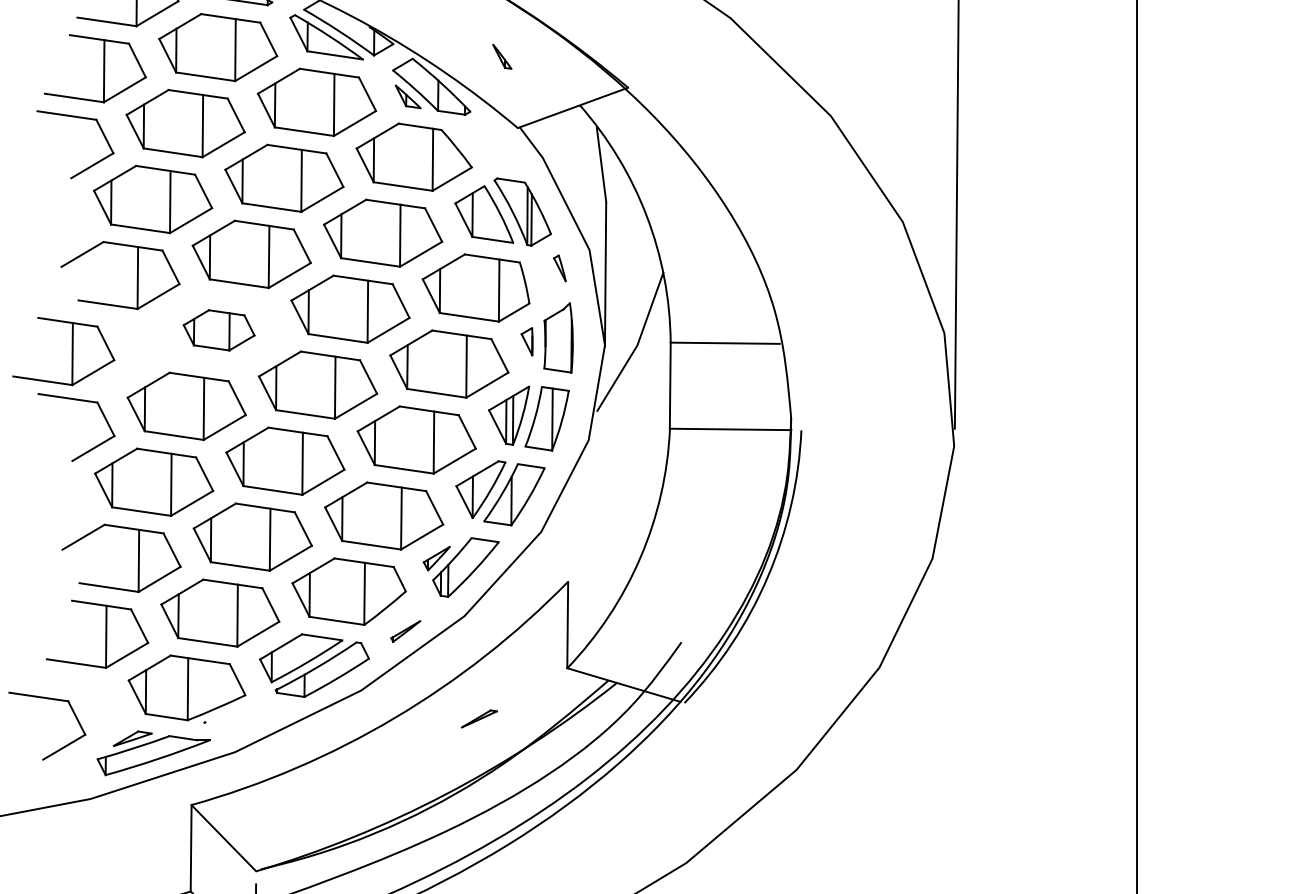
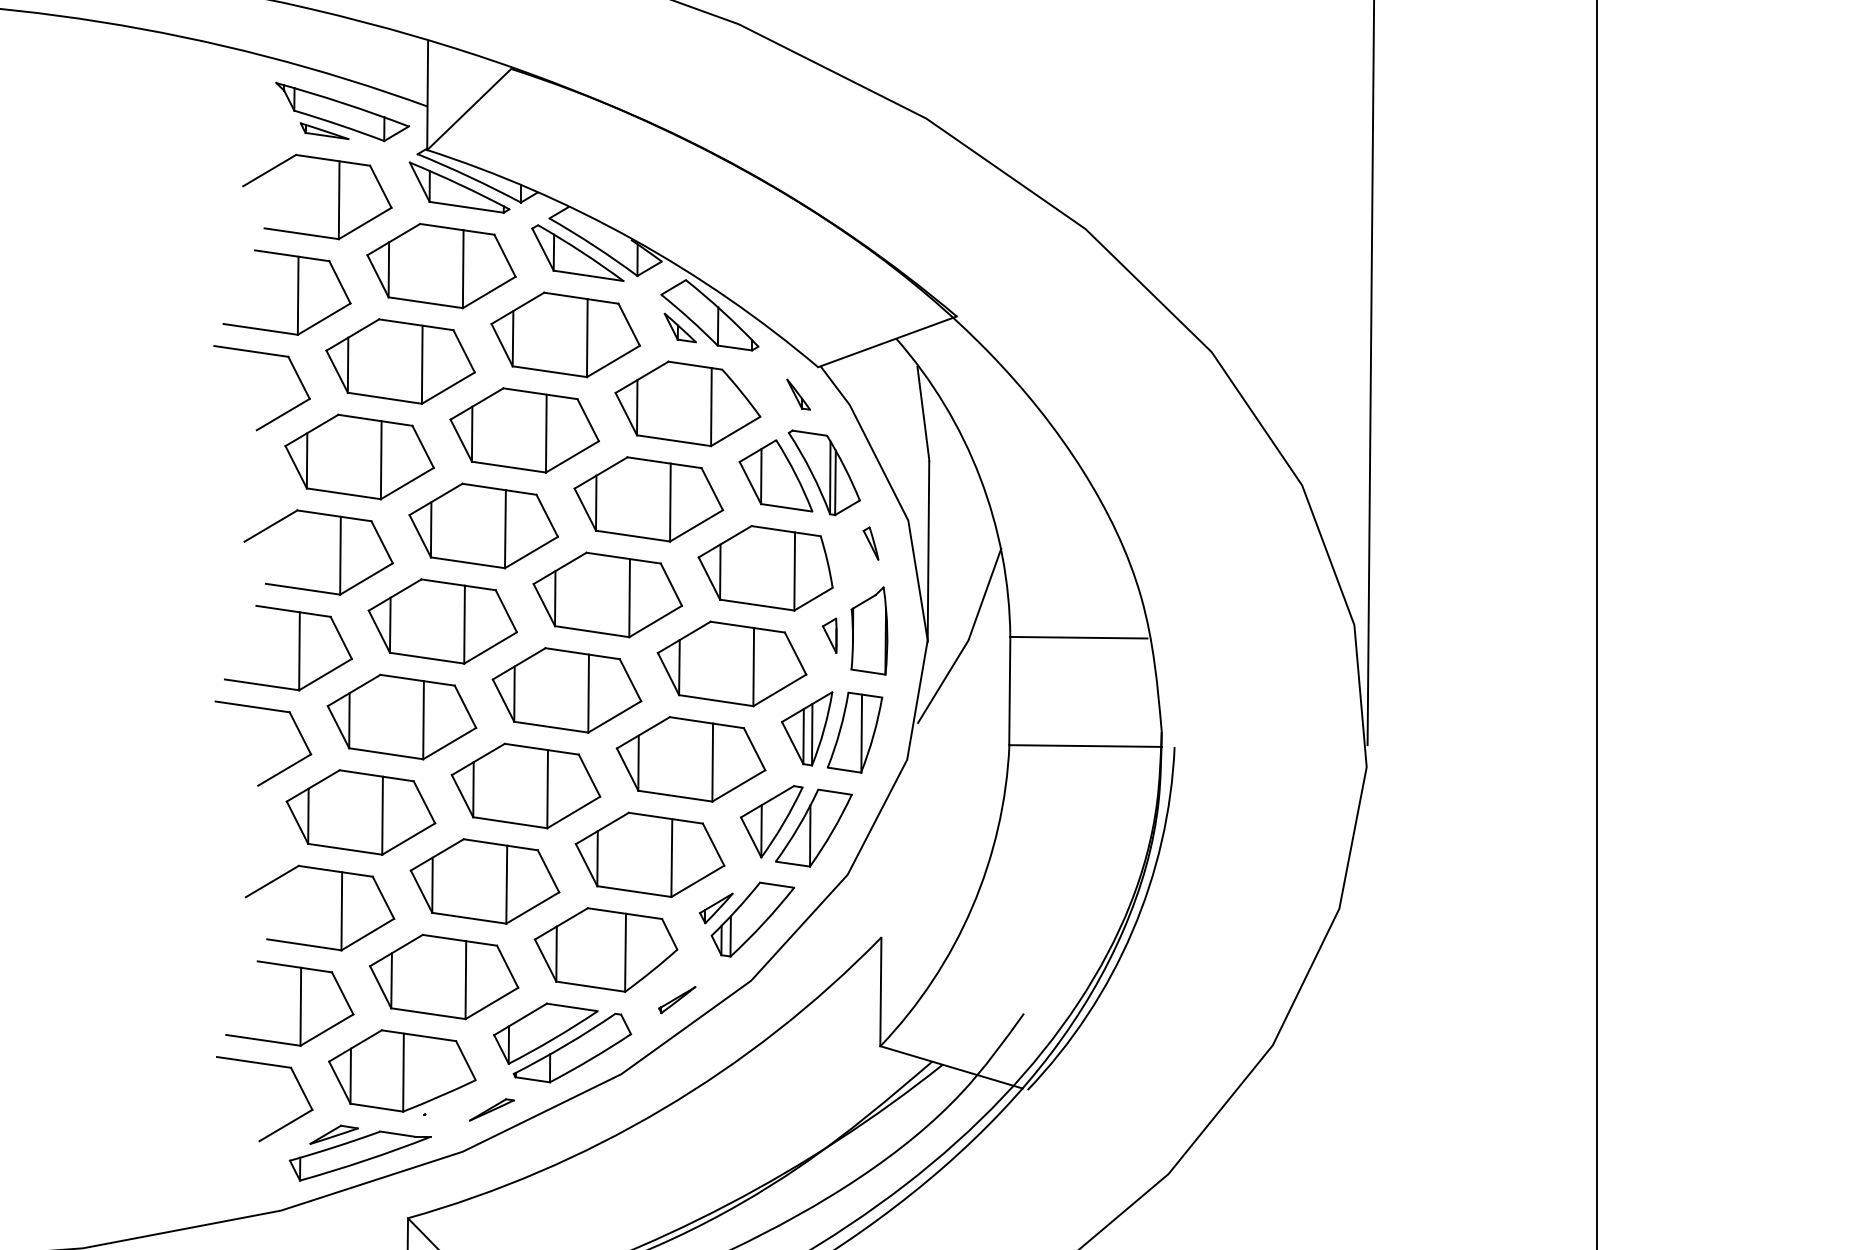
part: (502, 56) -> (798, 394), moved
part: (218, 330) -> (442, 621), size x1.67
part: (71, 351) -> (298, 648), moved
part: (479, 718) -> (491, 1109), moved
part: (62, 747) -> (283, 1125), moved

